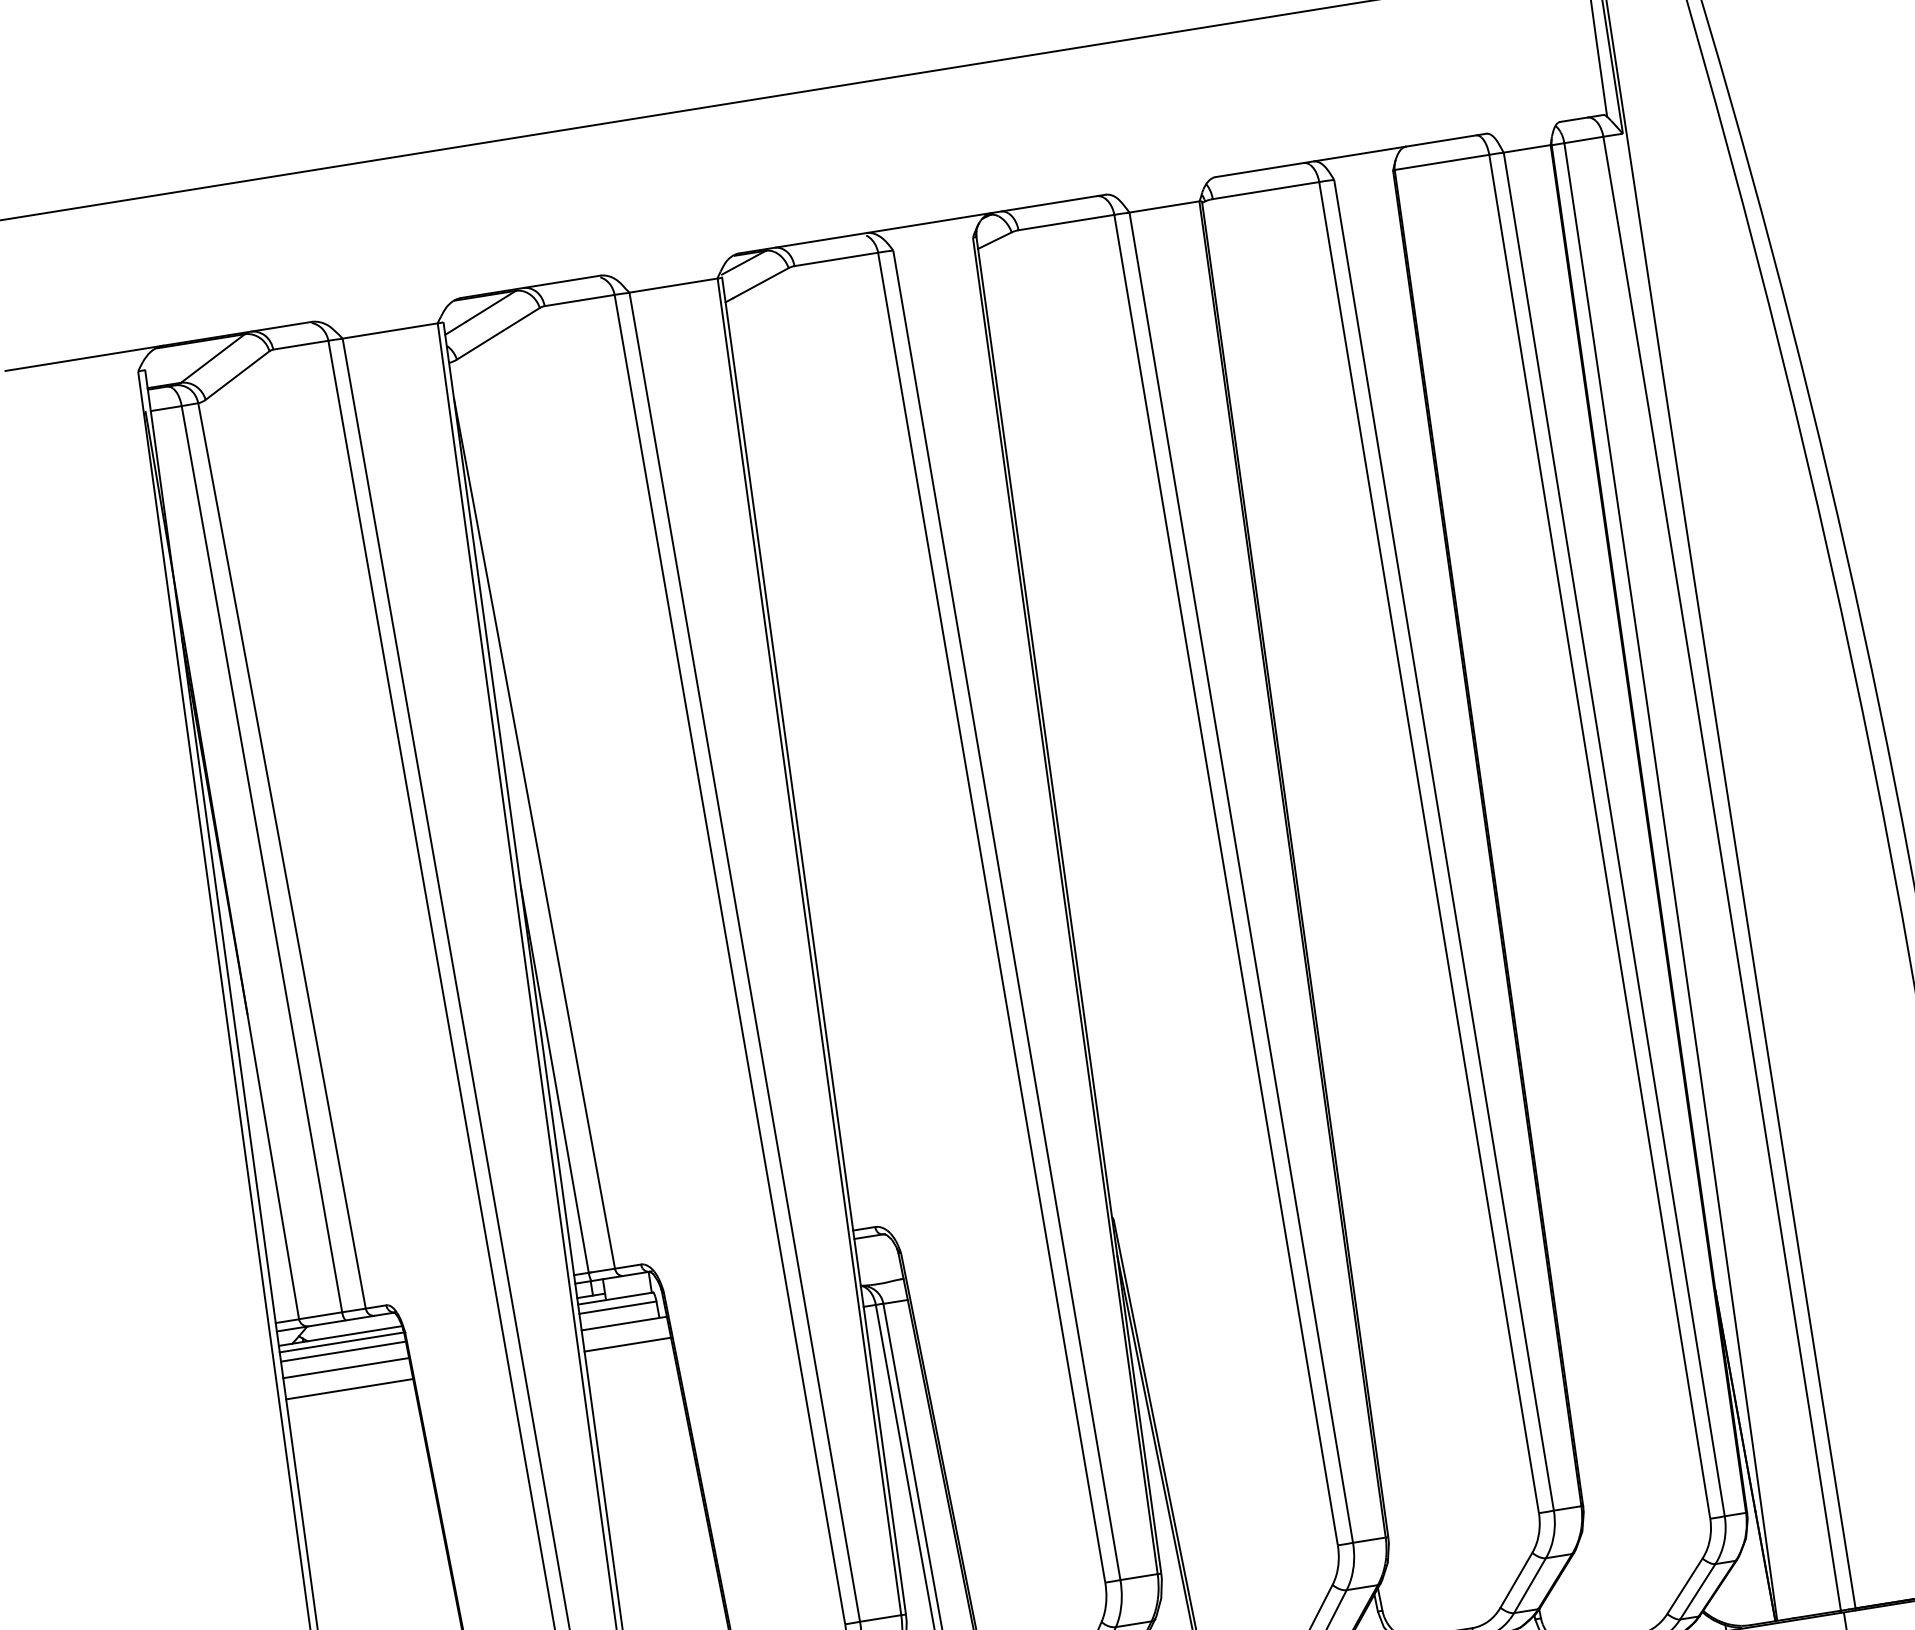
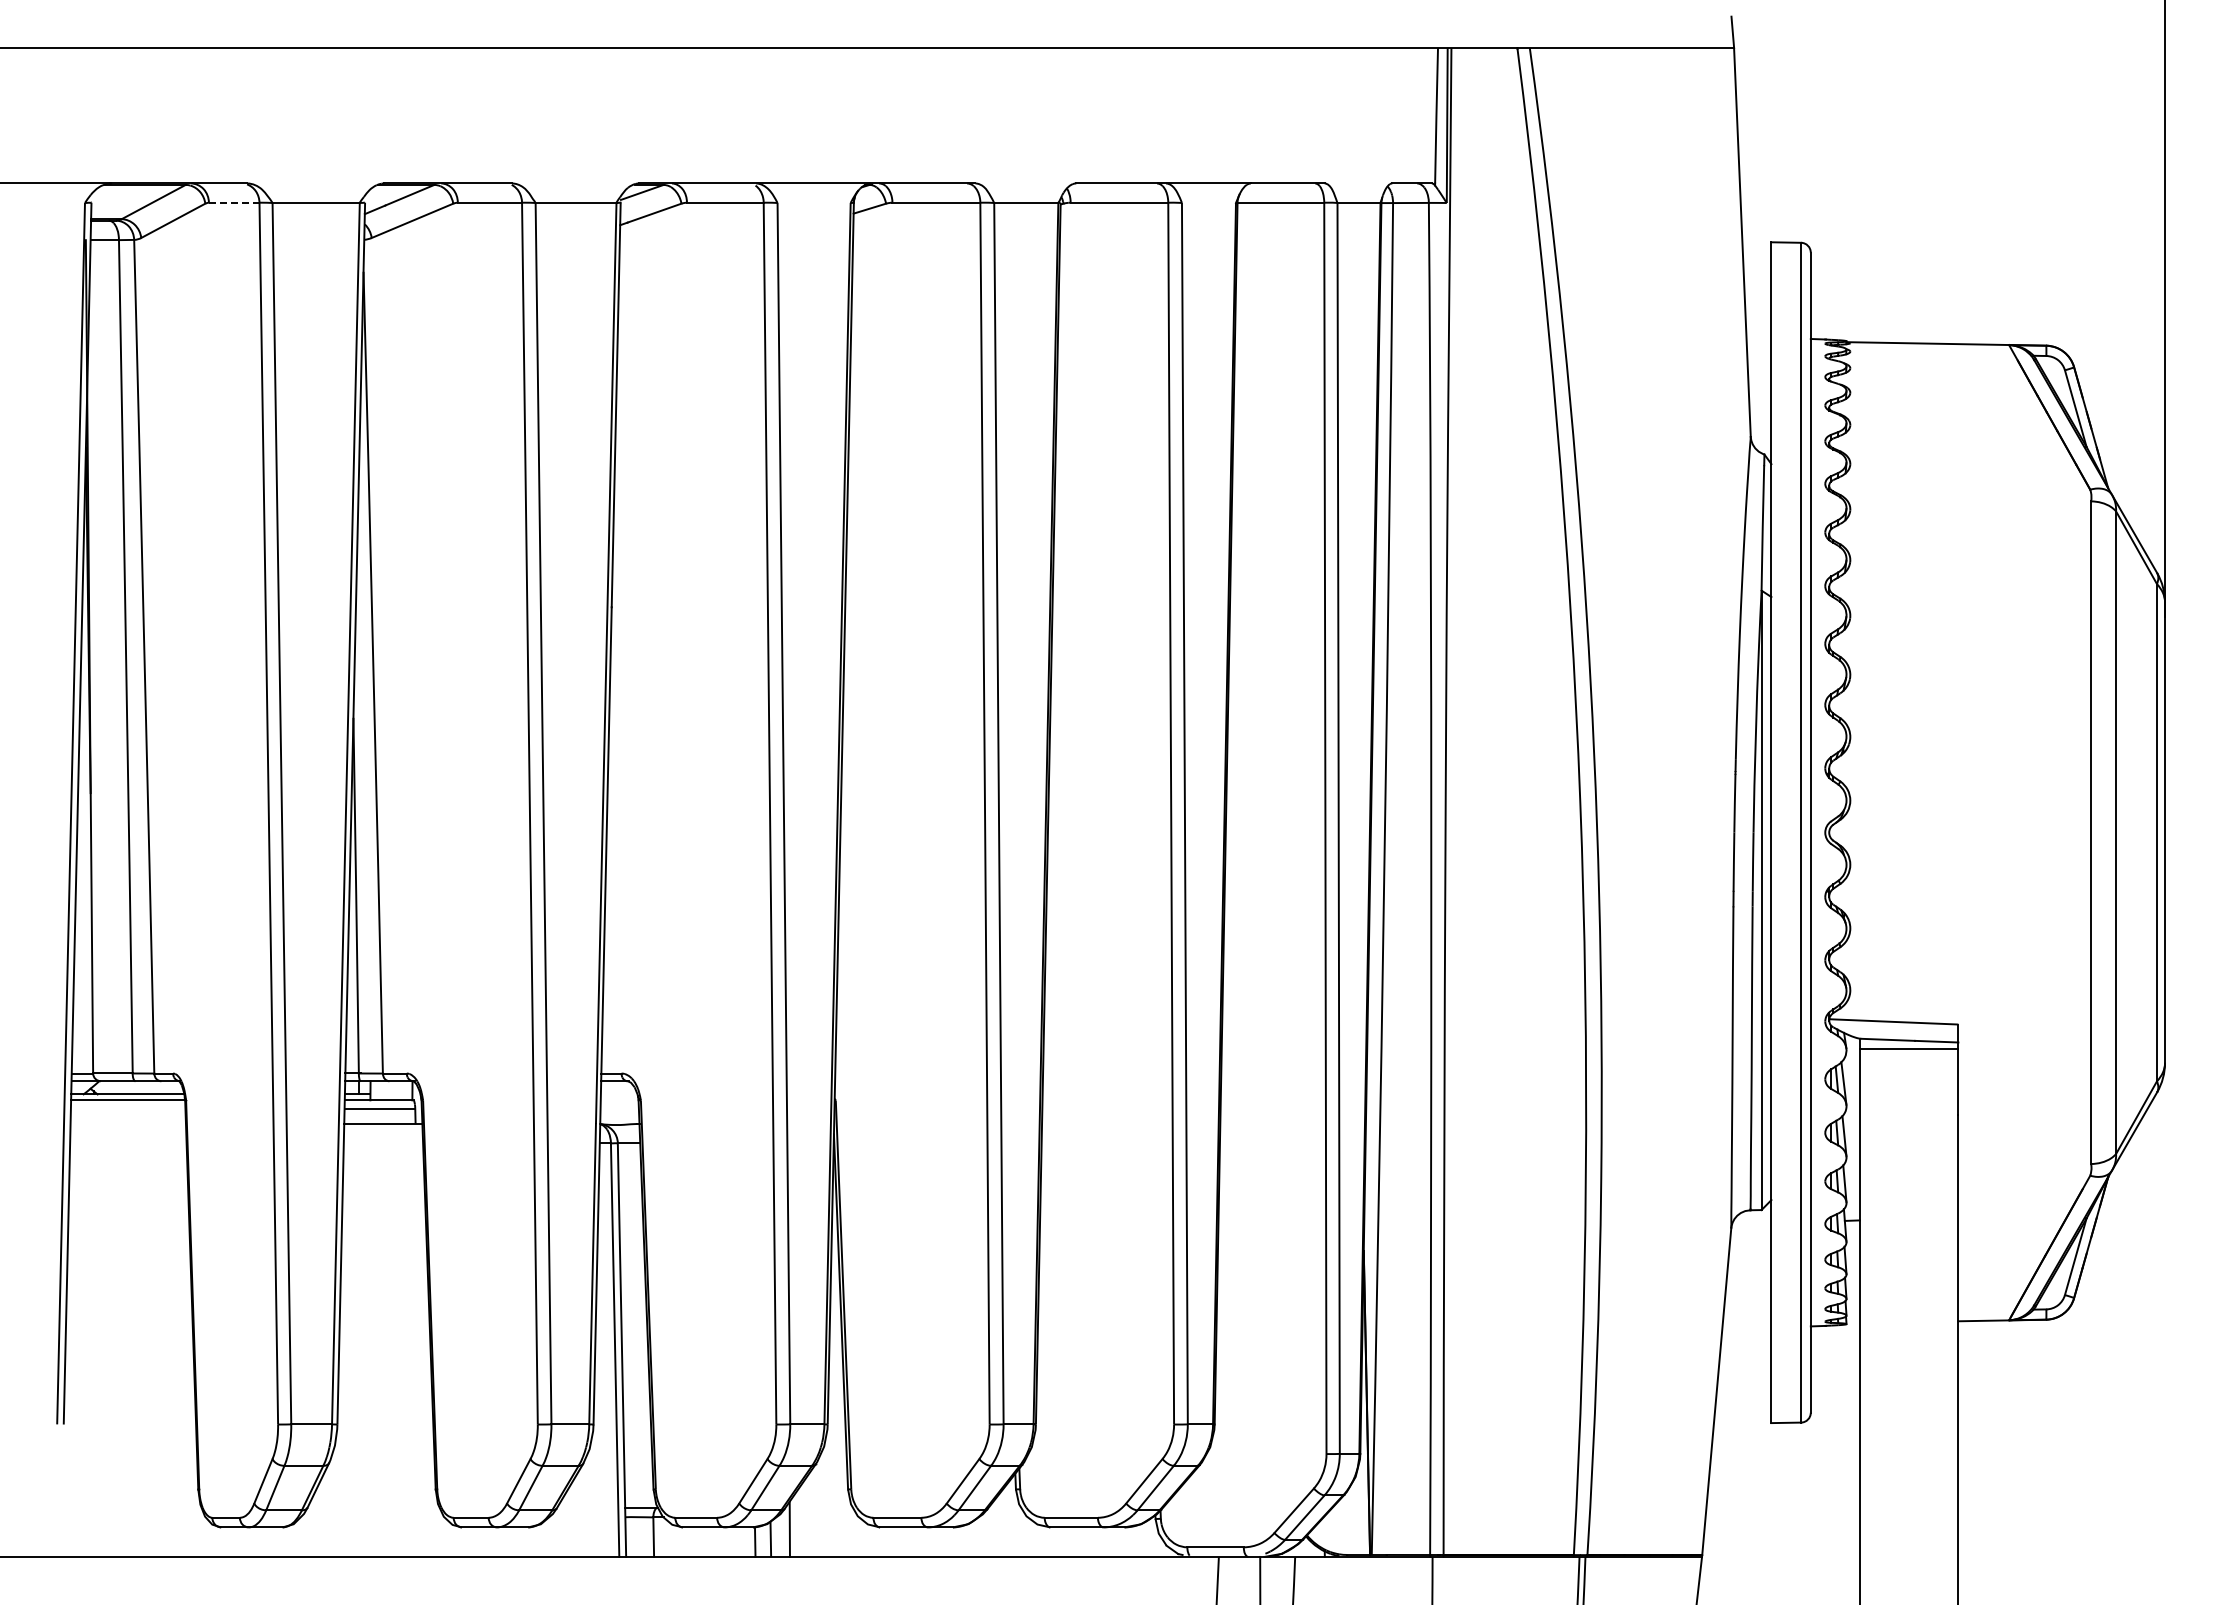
line: (301, 344) -> (234, 202), solid -> dashed
line: (627, 1344) -> (383, 1143), removed
line: (342, 1351) -> (127, 1108), removed
line: (345, 1367) -> (127, 1123), removed
line: (349, 1389) -> (128, 1143), removed

